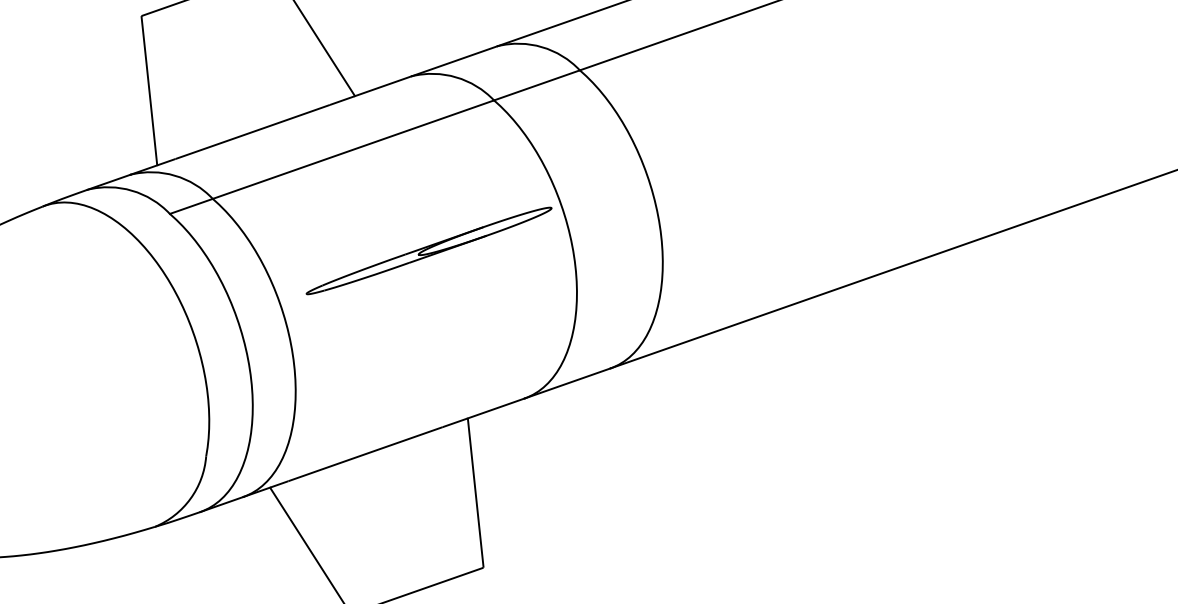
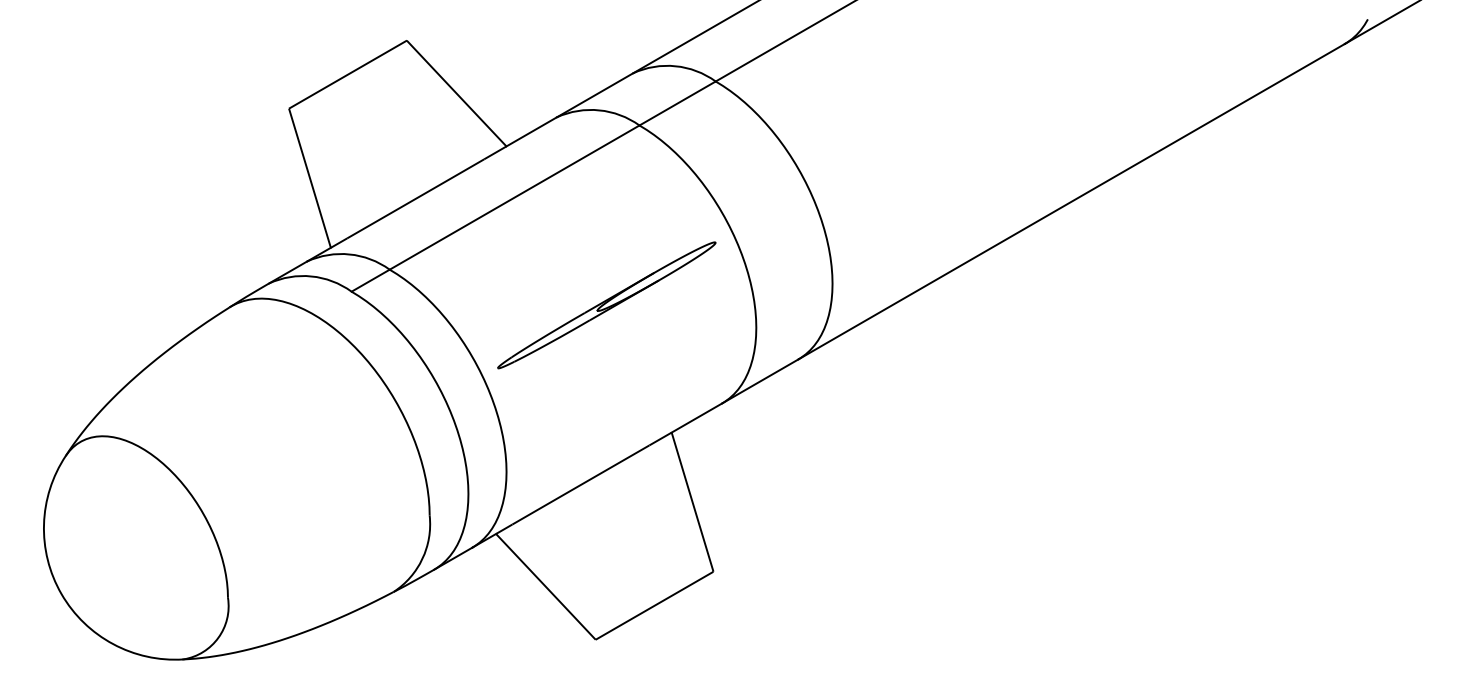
part: (428, 251) -> (606, 305), moved

